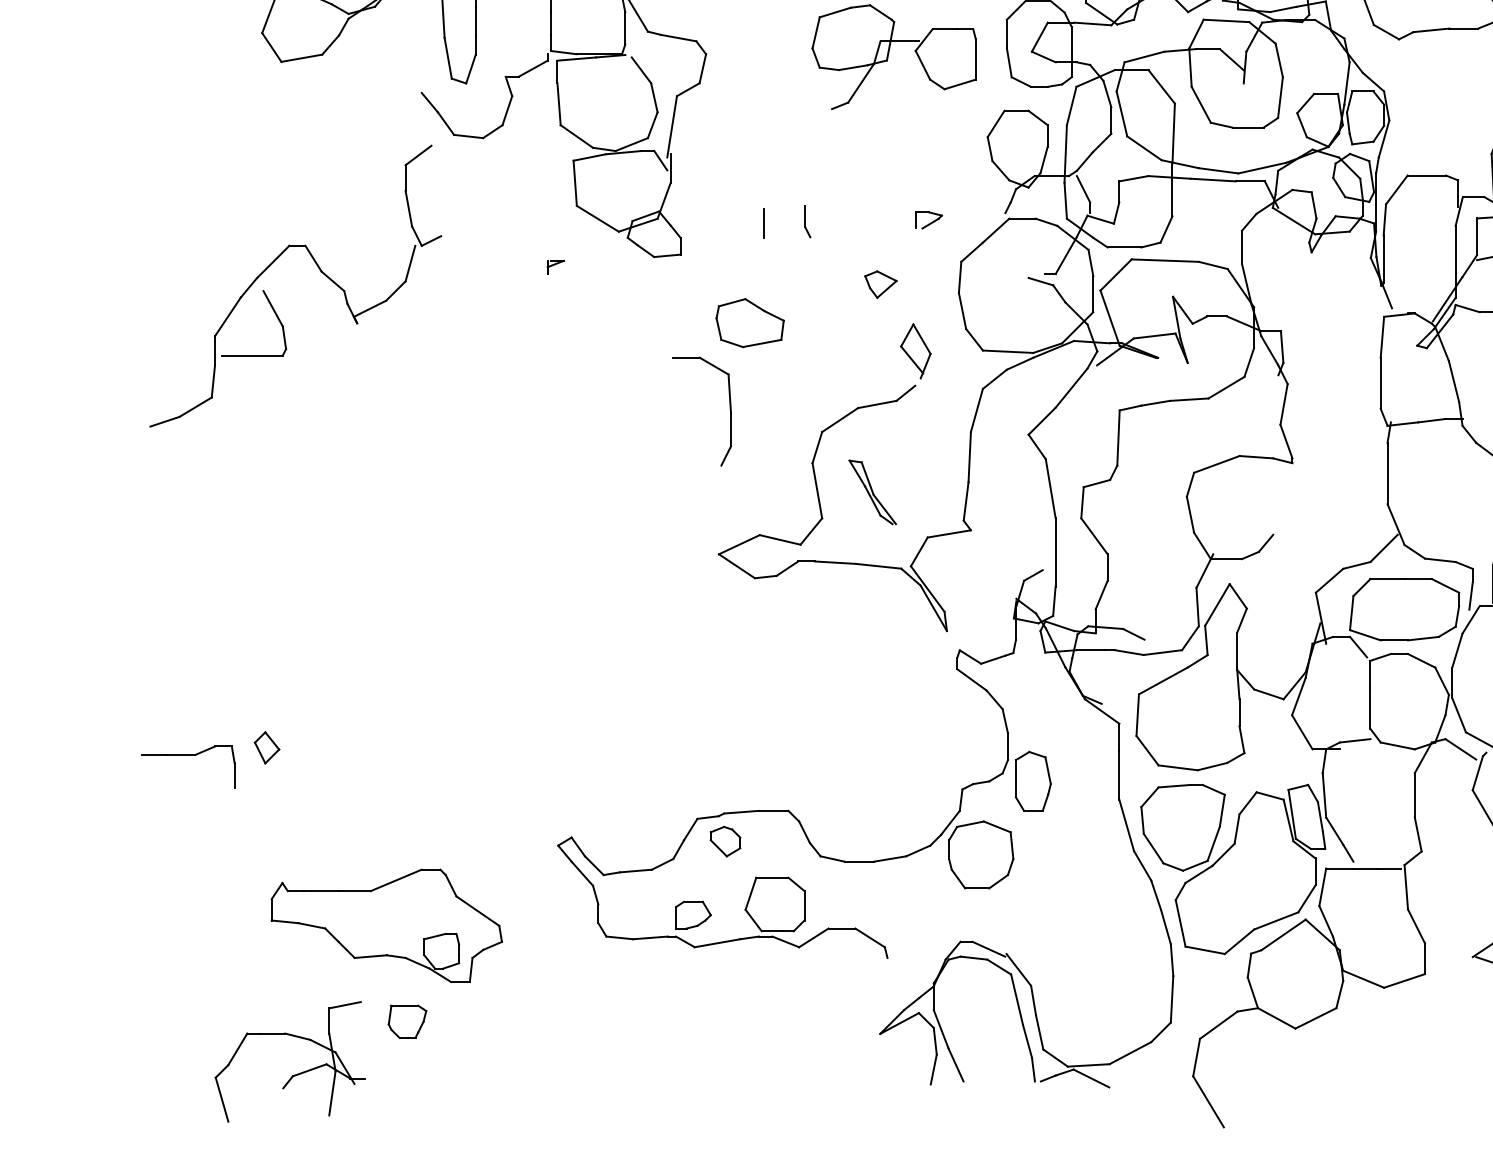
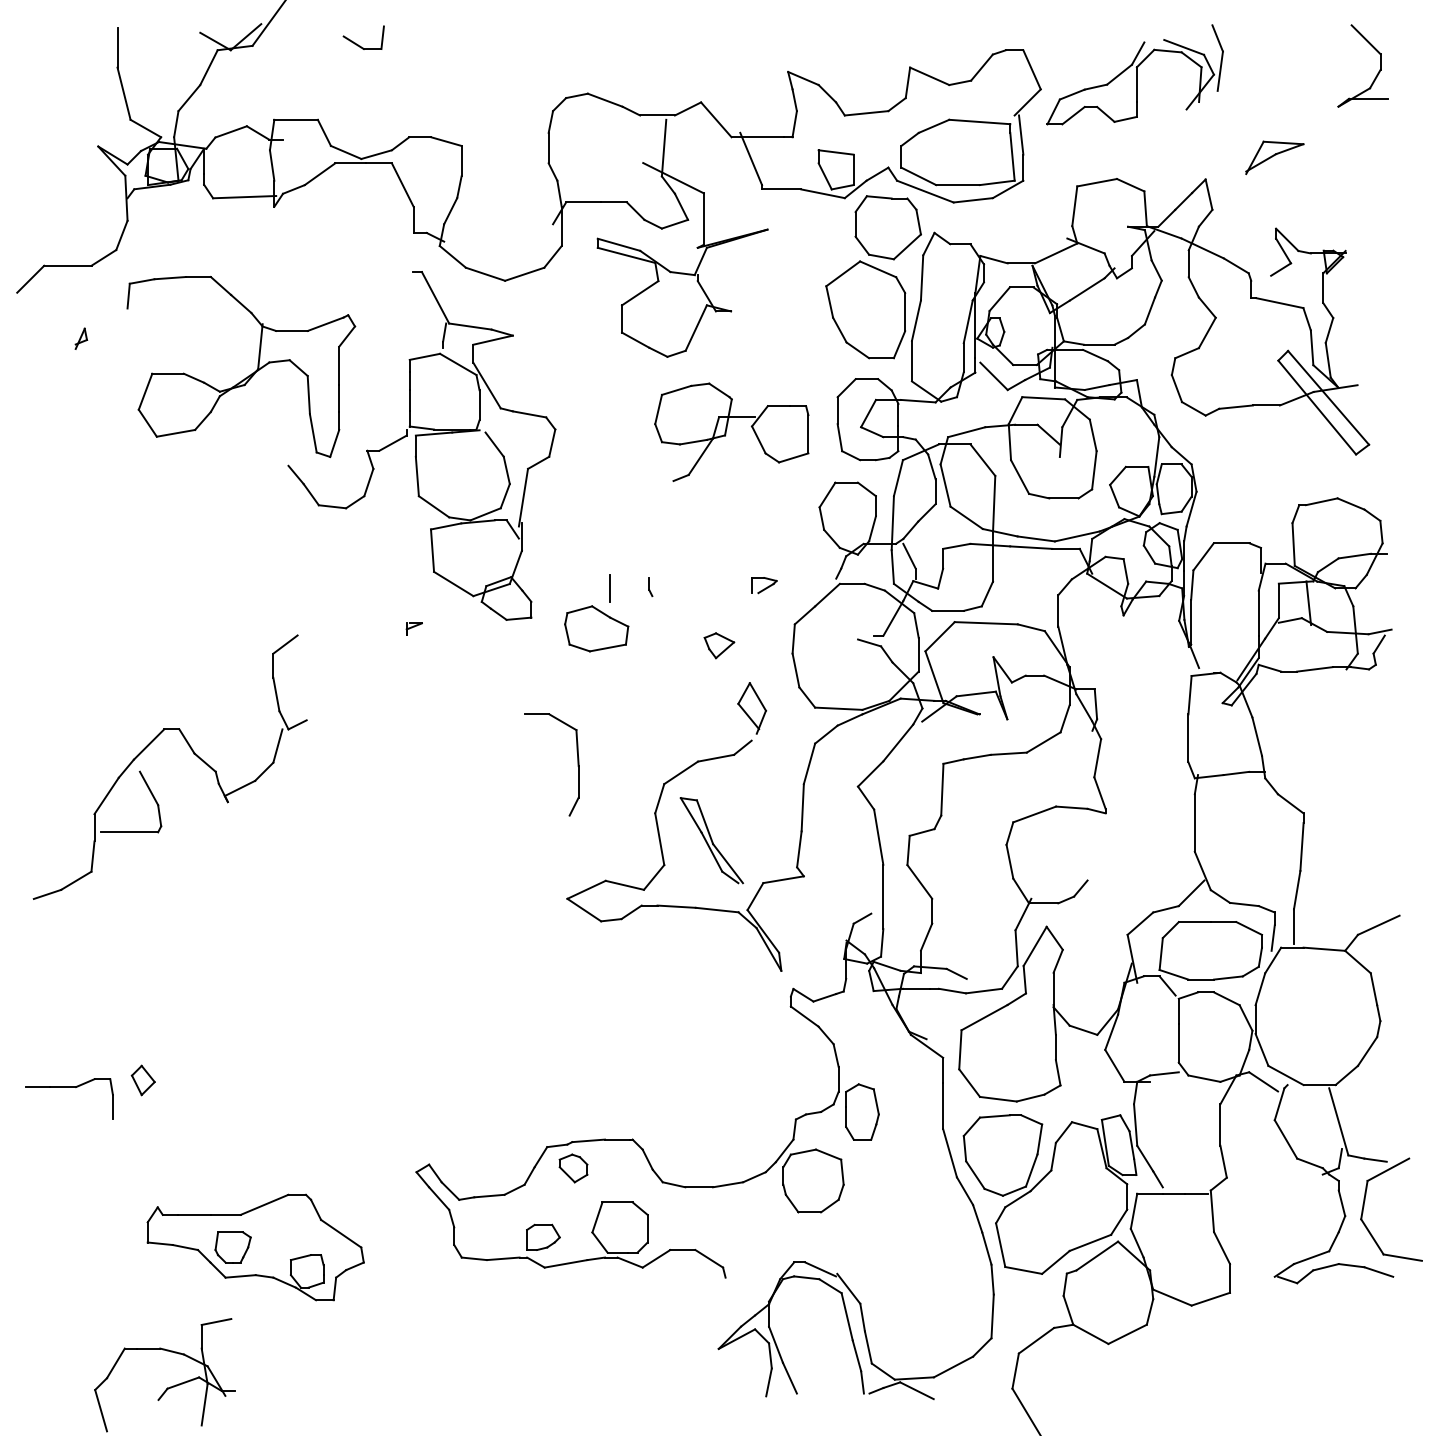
part: (807, 222) -> (650, 587), size x0.62
part: (320, 272) -> (193, 754), moved
part: (749, 322) -> (596, 628), moved
part: (872, 492) -> (711, 840), size x1.43
part: (406, 1021) -> (232, 1247), moved

